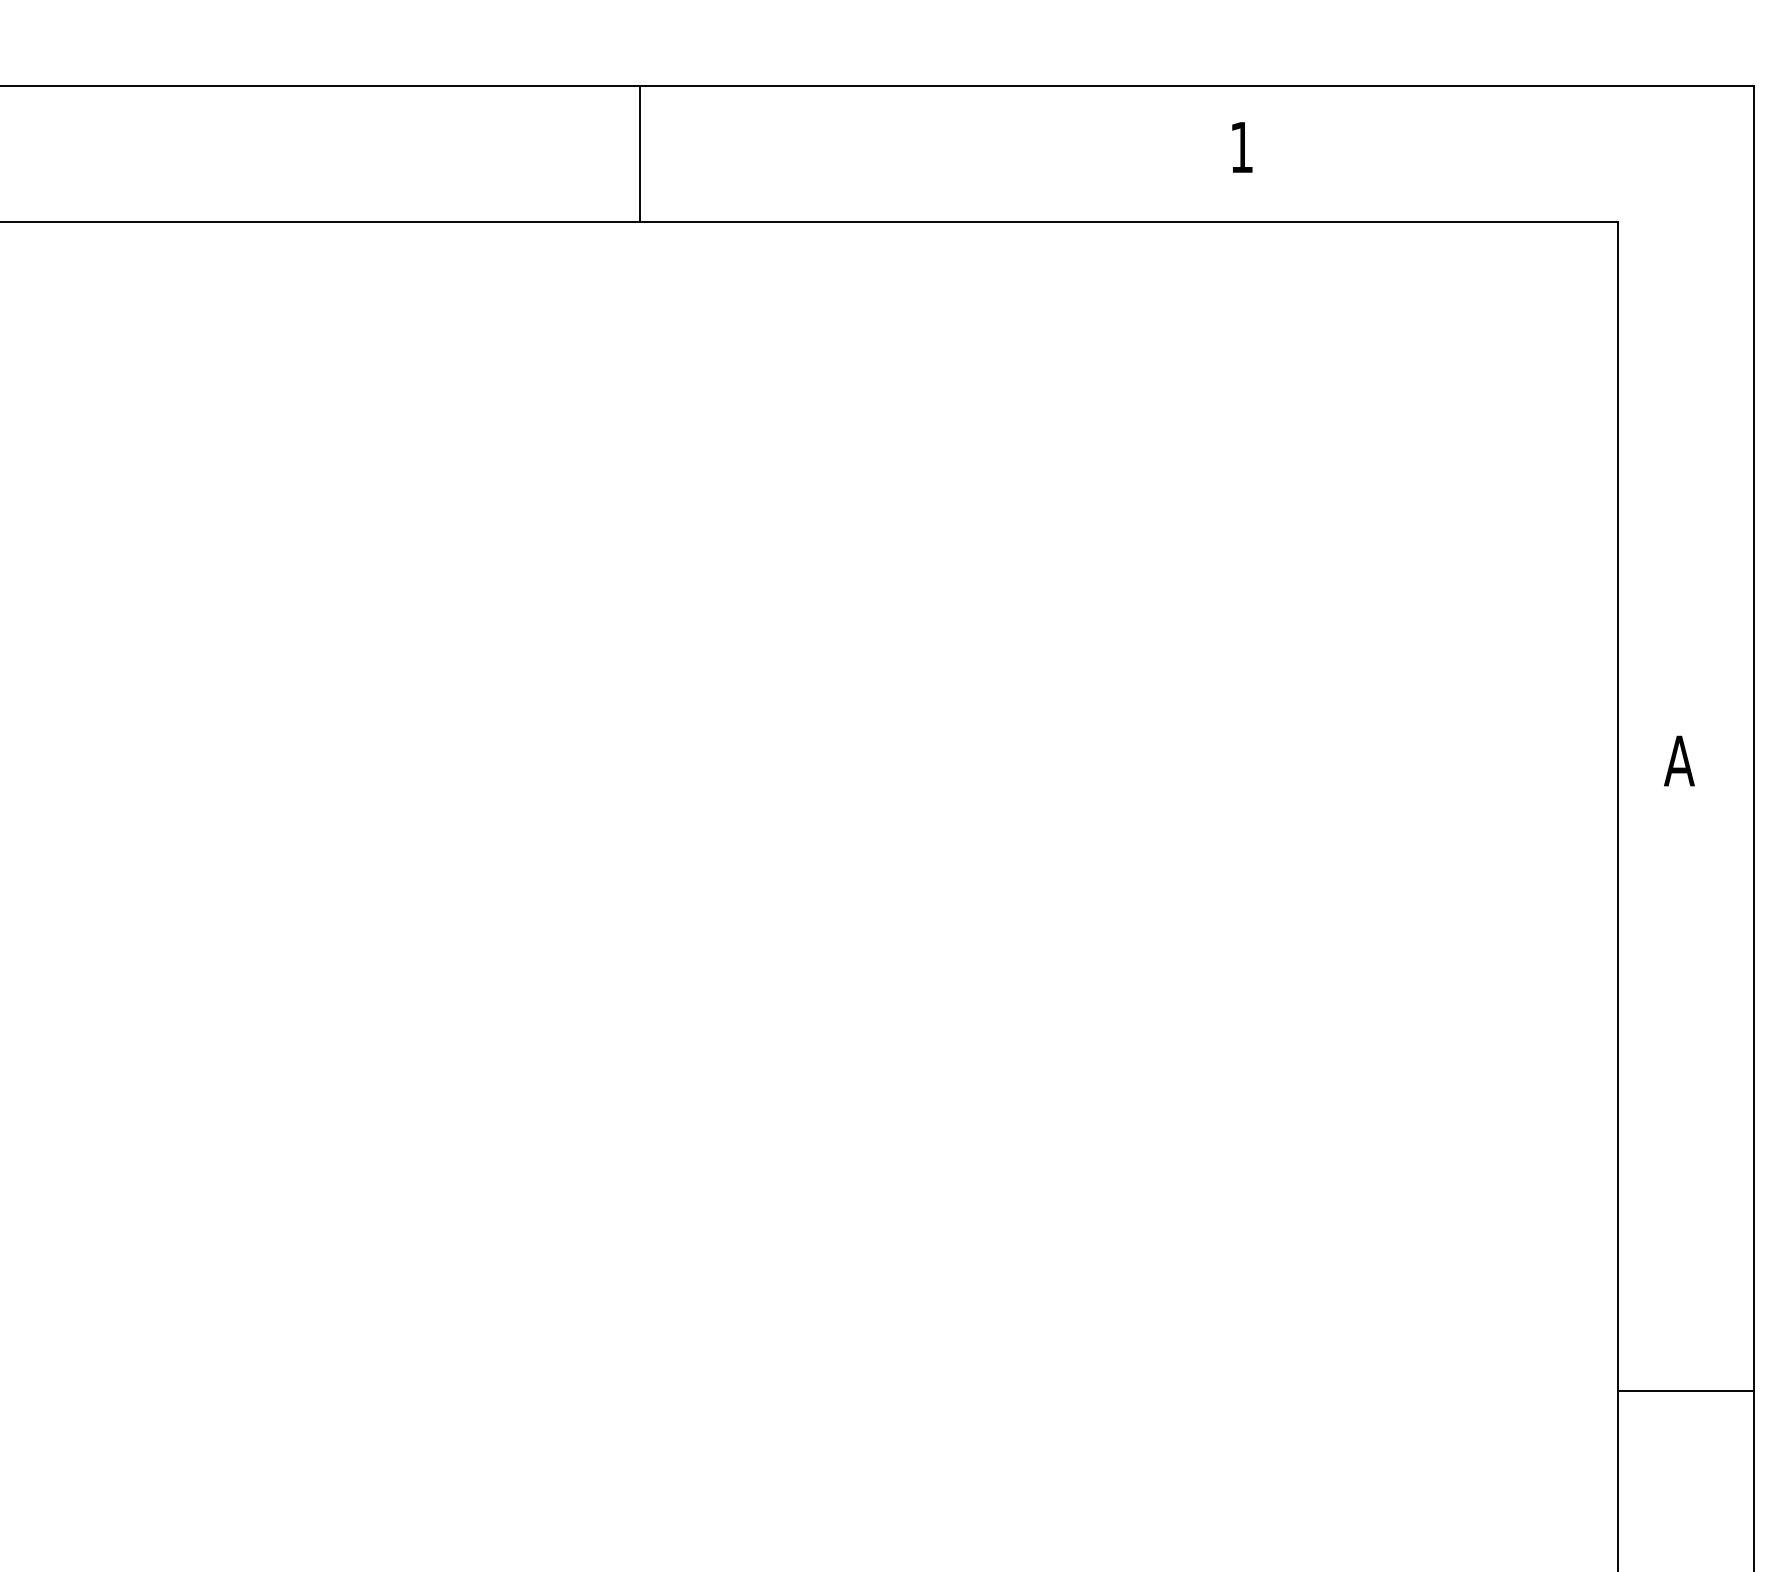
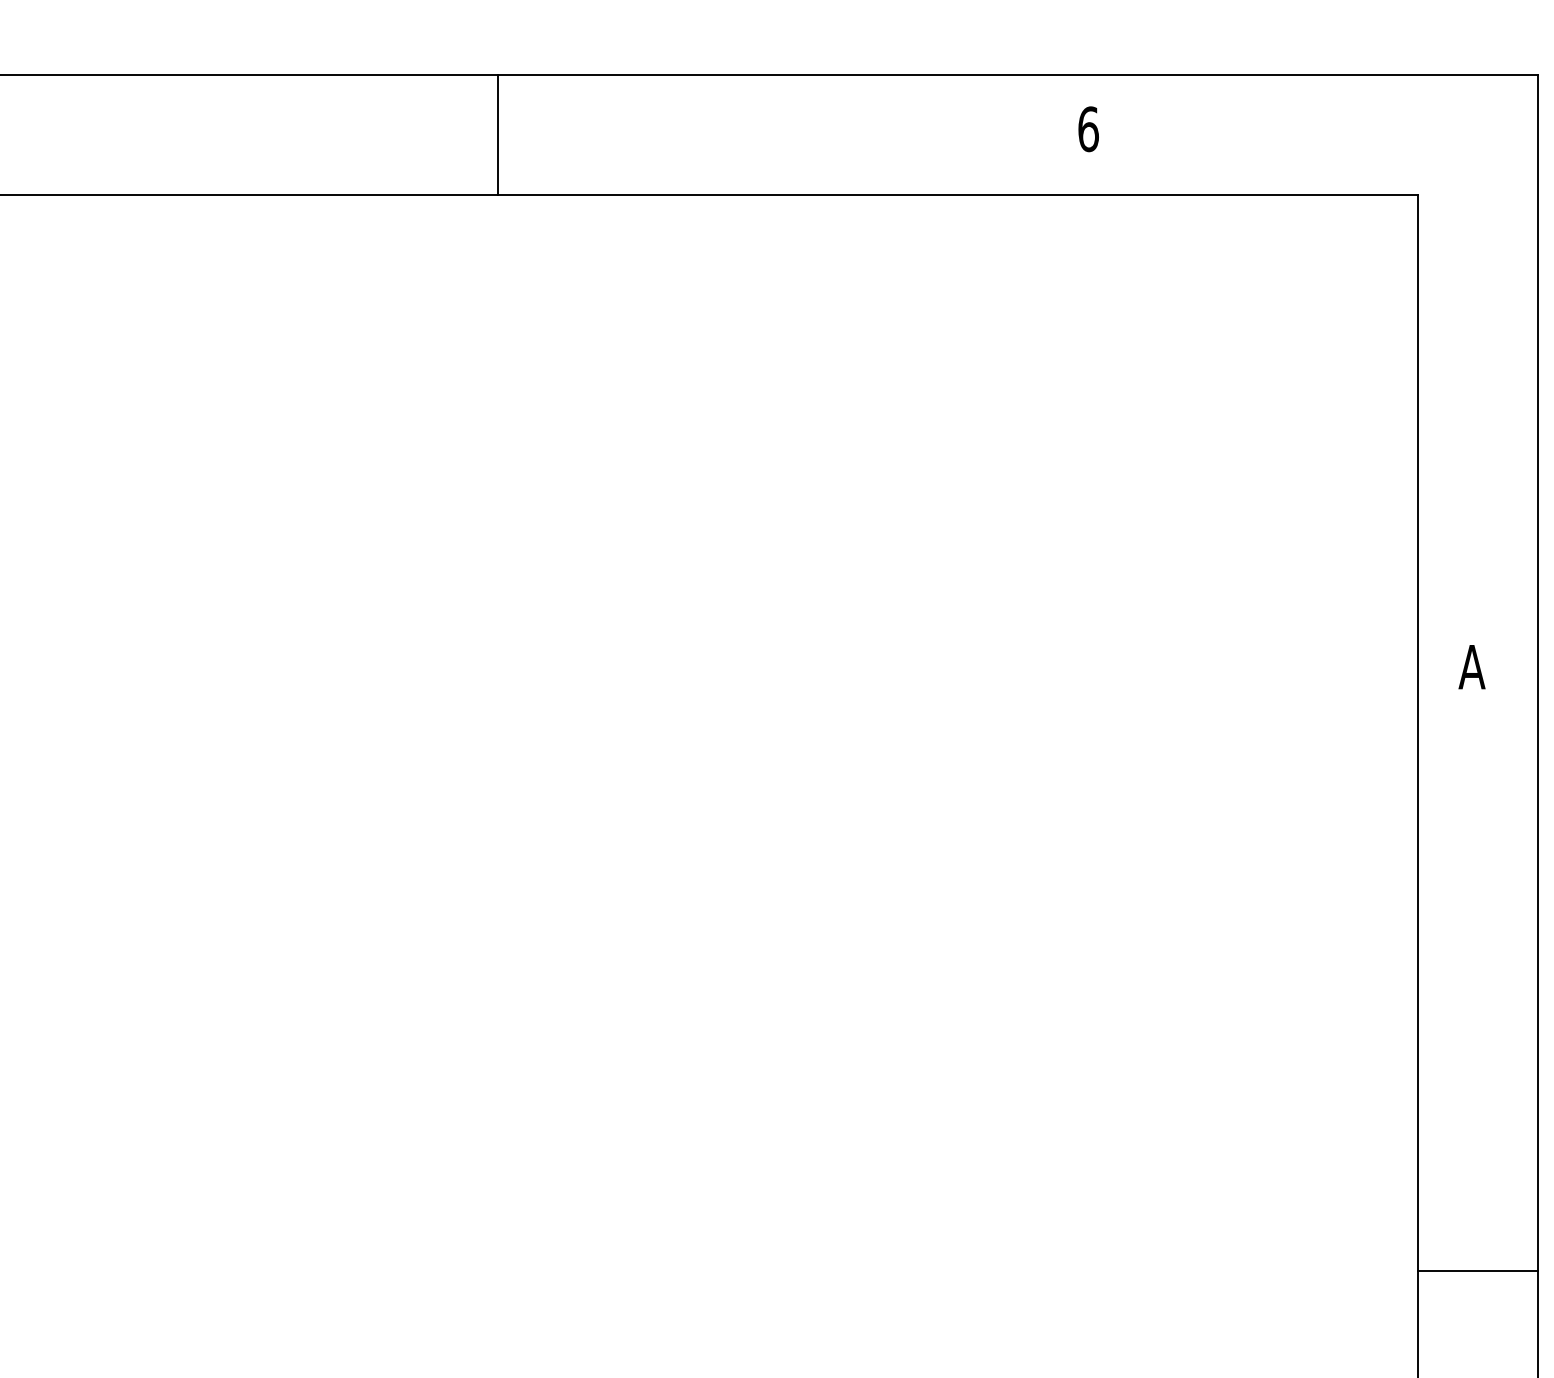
text: (1241, 147) -> (1088, 129), 1 -> 6
line: (639, 153) -> (497, 134), moved
line: (1685, 1391) -> (1477, 1270), moved

